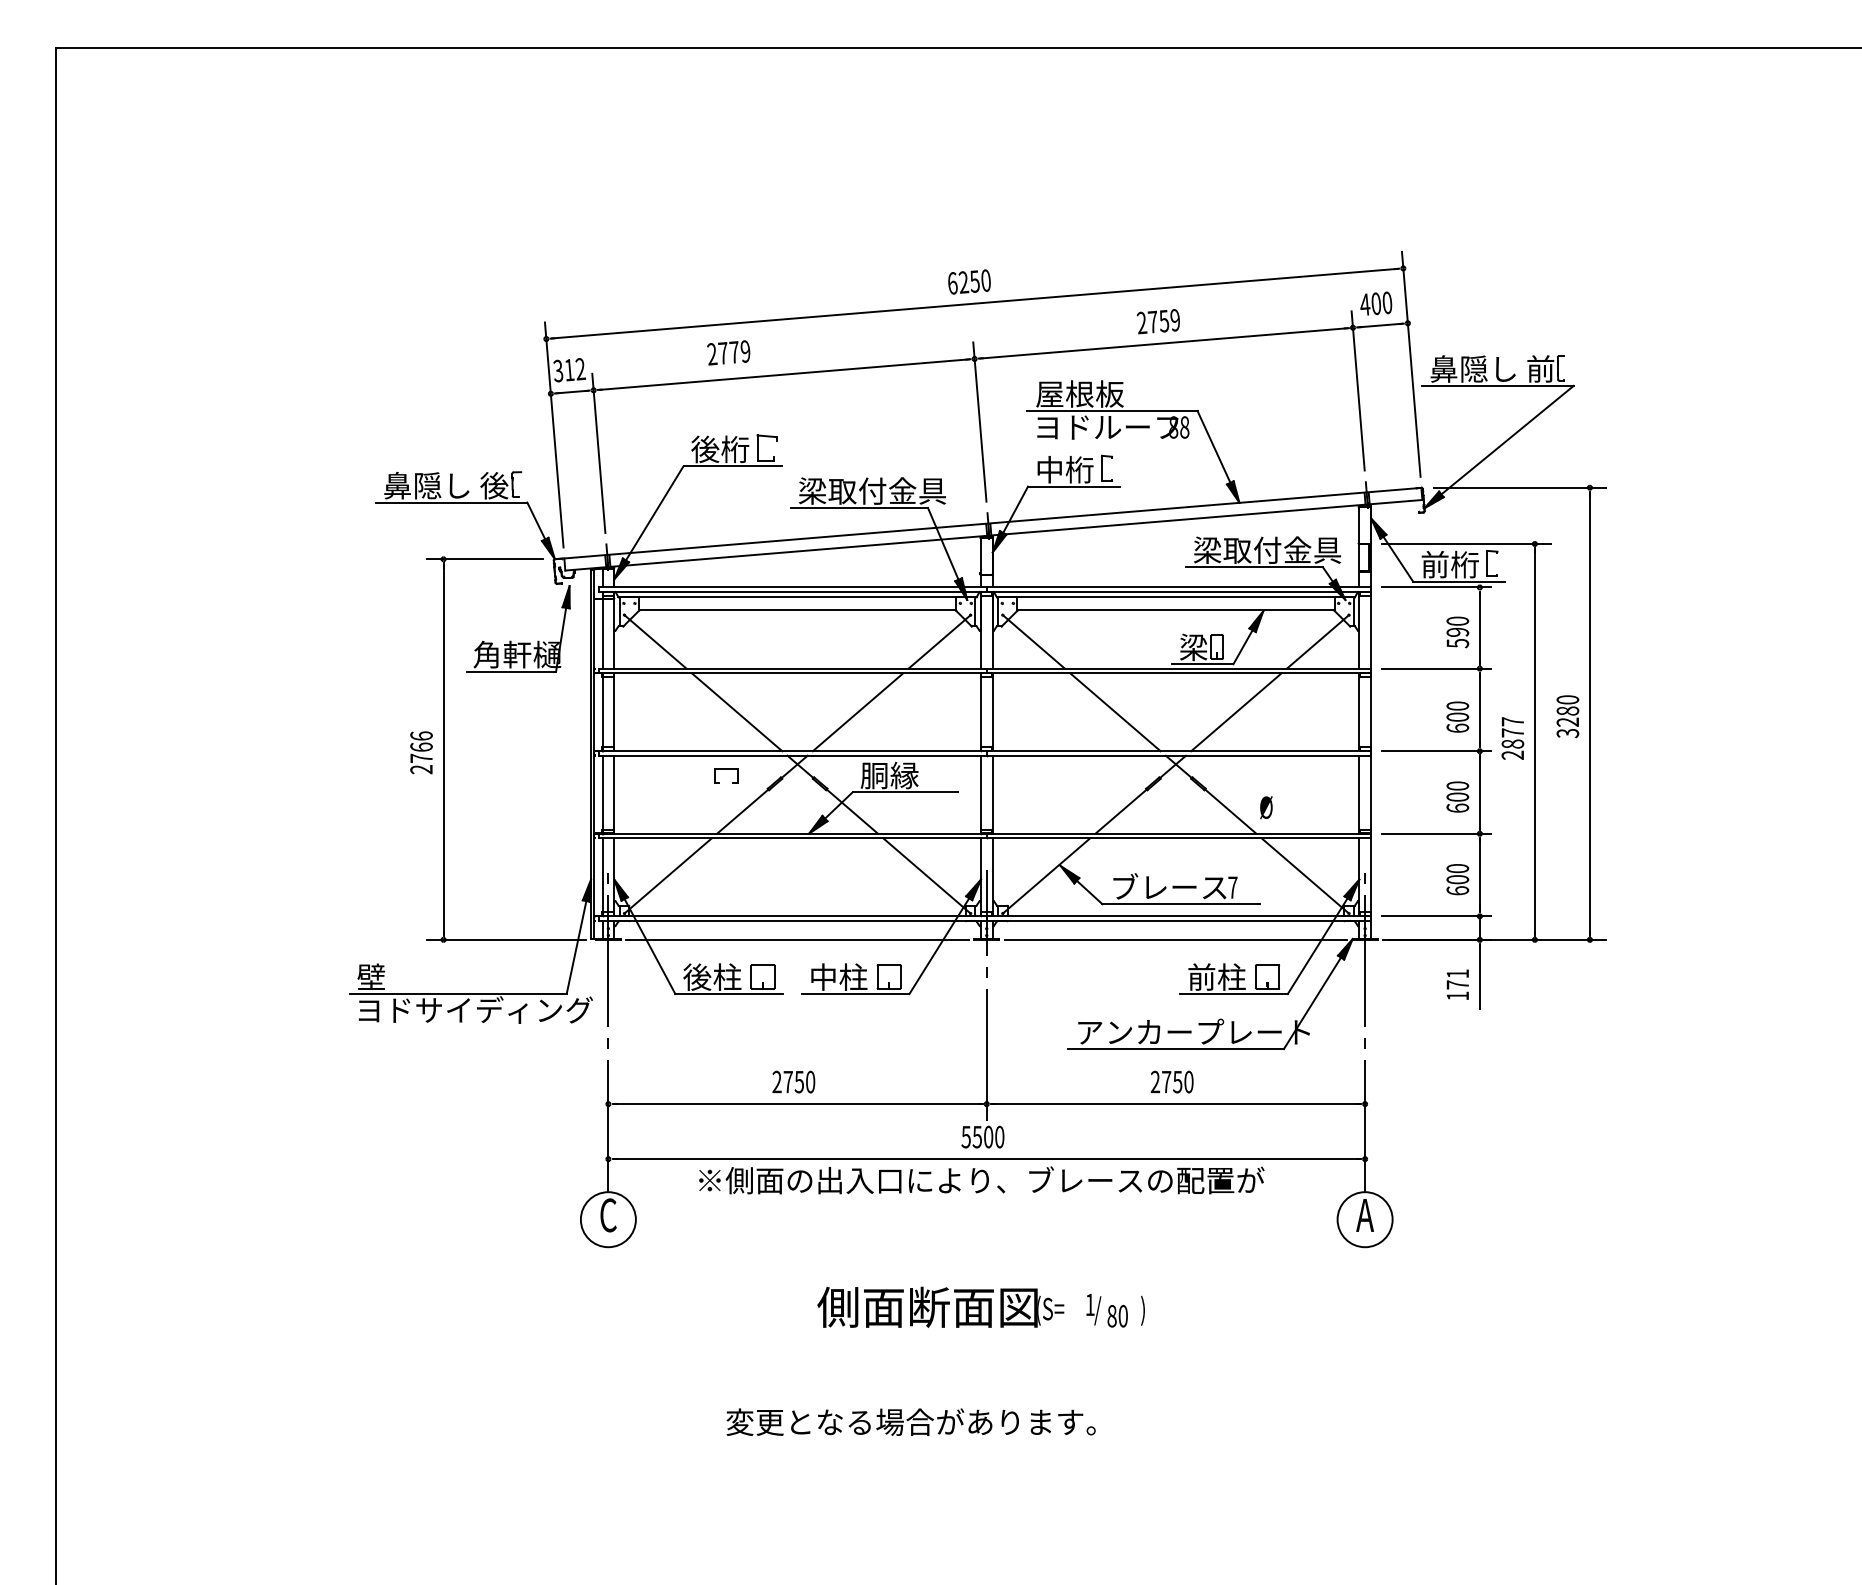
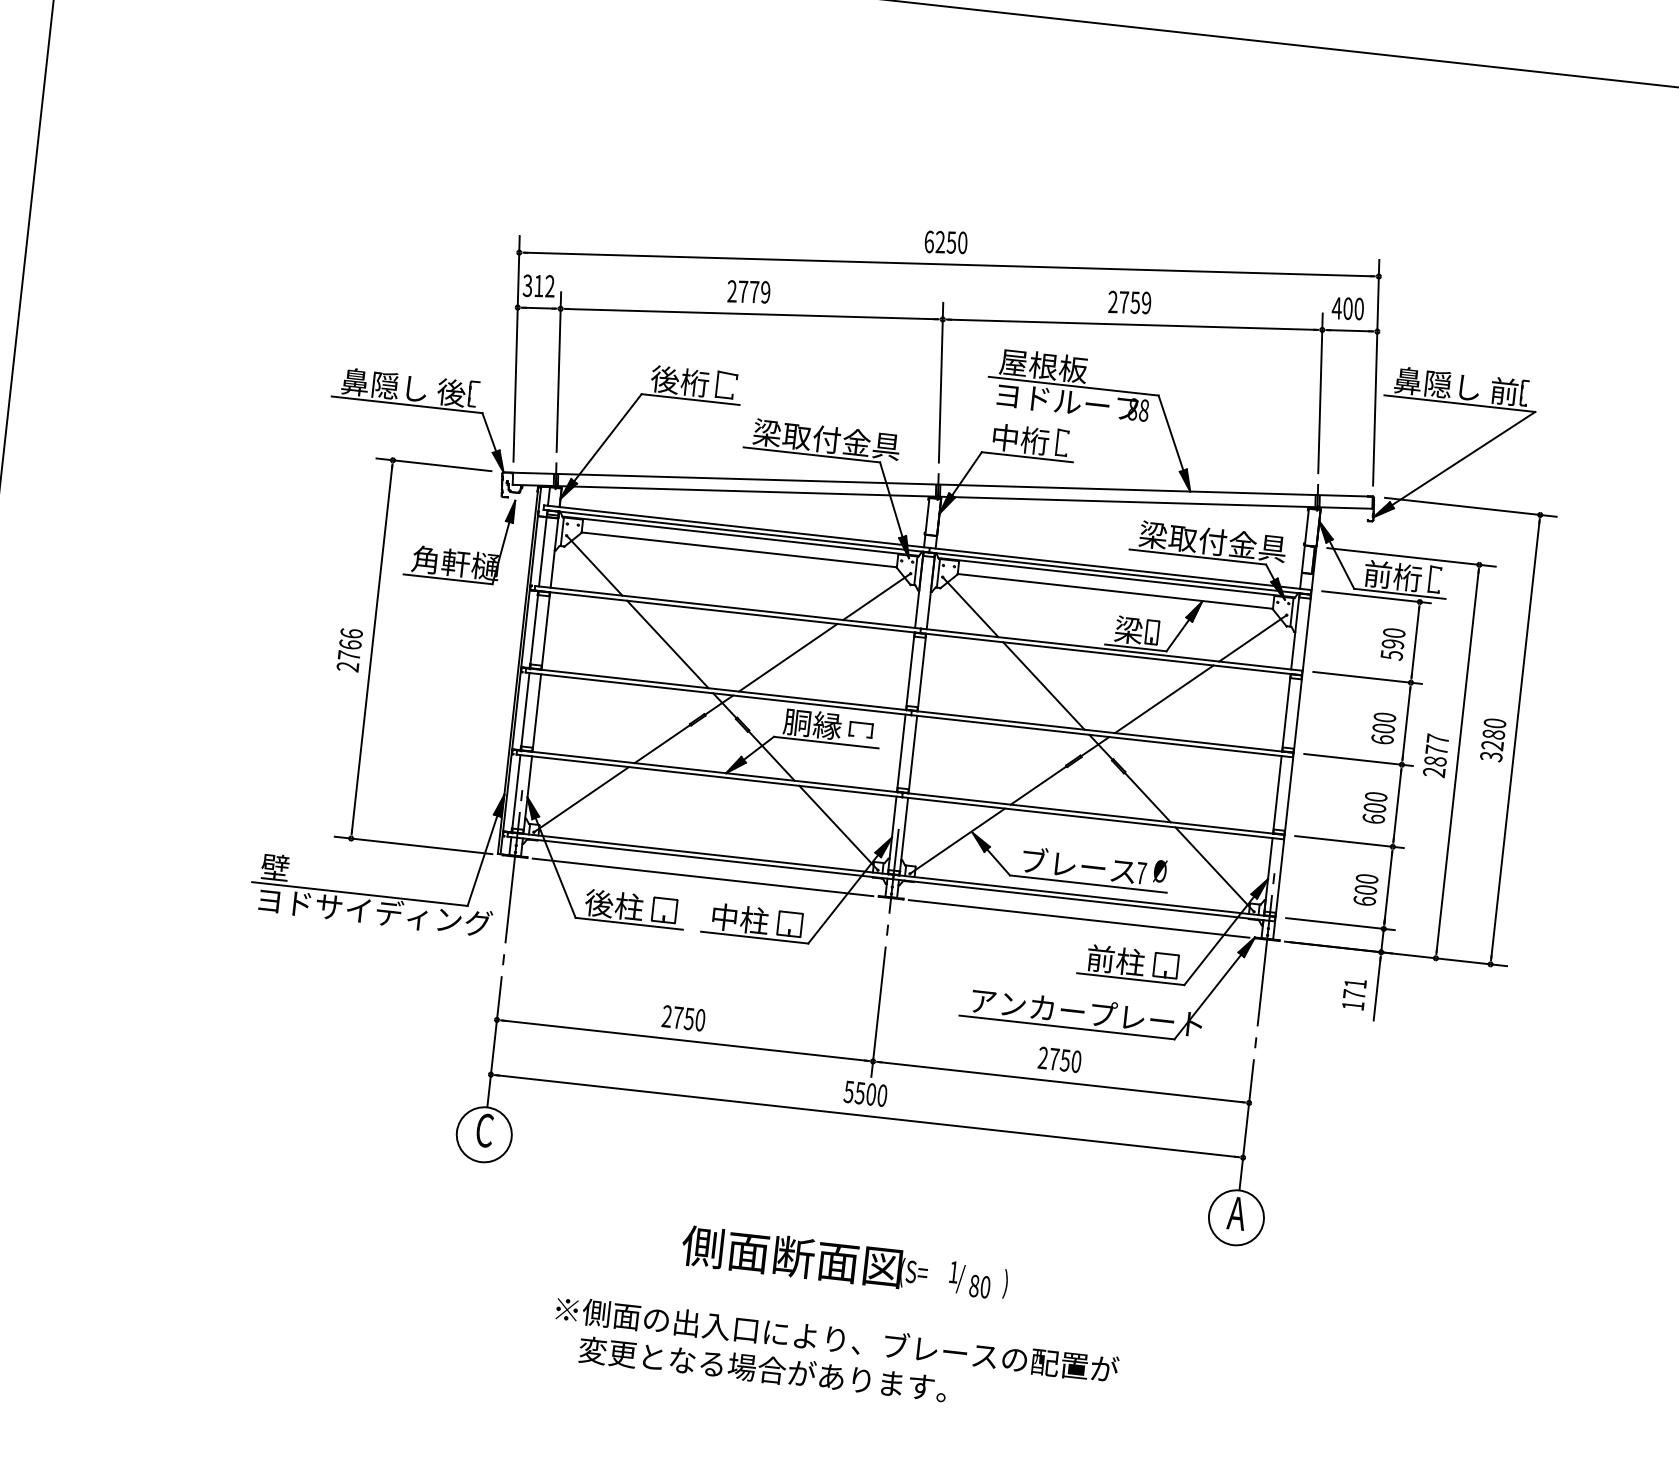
text: (728, 352) -> (748, 291), moved
part: (726, 775) -> (861, 729), moved
text: (1266, 807) -> (1160, 871), moved
text: (981, 1180) -> (837, 1339), moved

